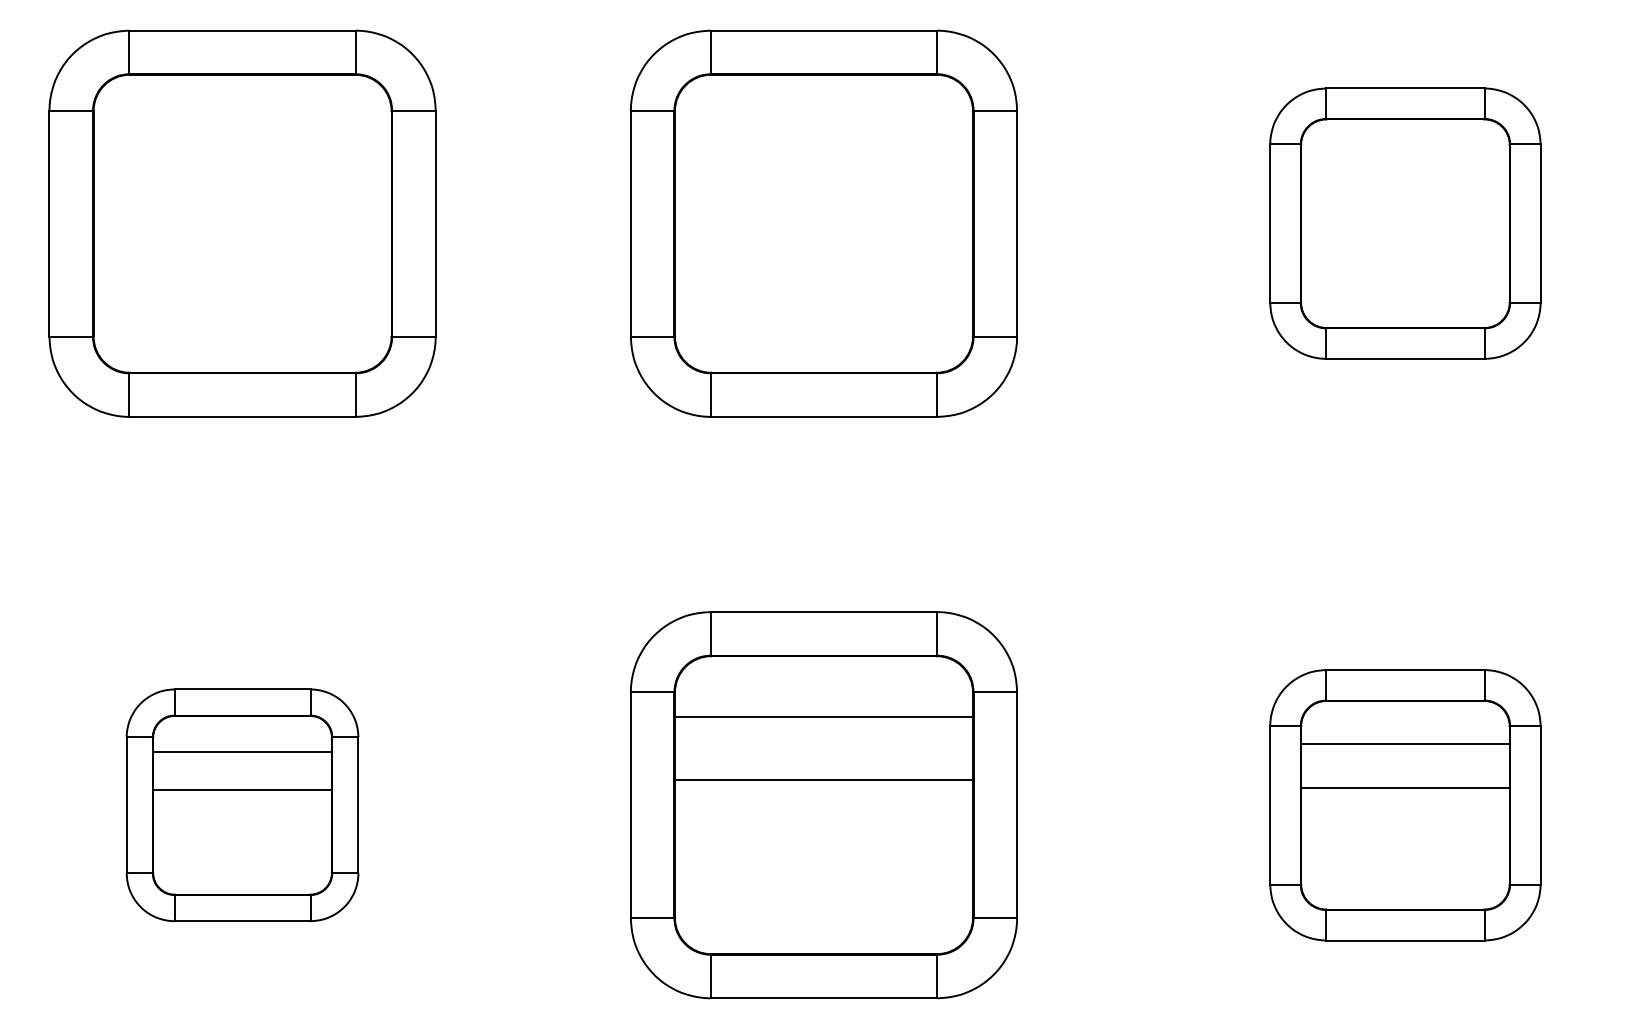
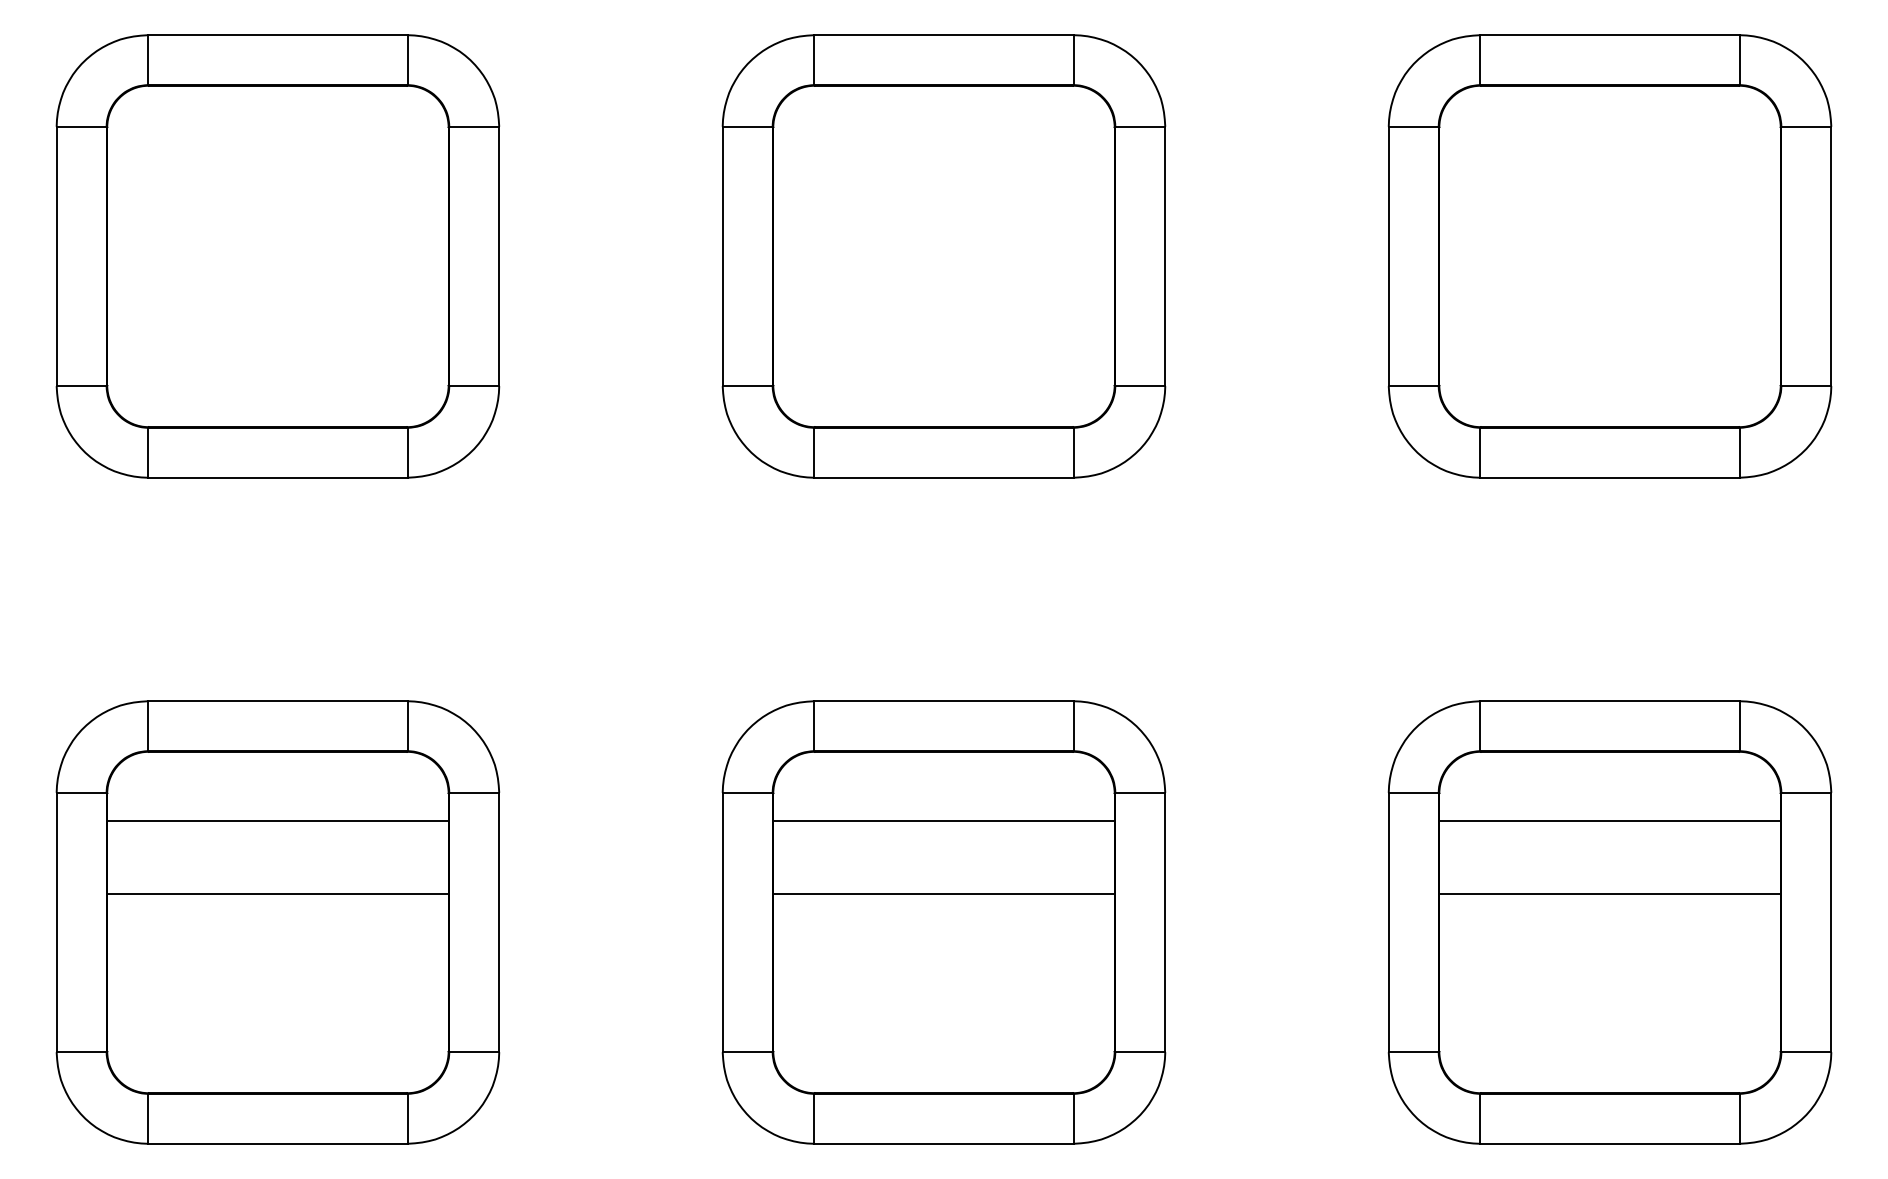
part: (1405, 223) -> (1610, 256), size x1.43
part: (242, 805) -> (277, 922), size x1.67
part: (1405, 805) -> (1610, 922), size x1.43

